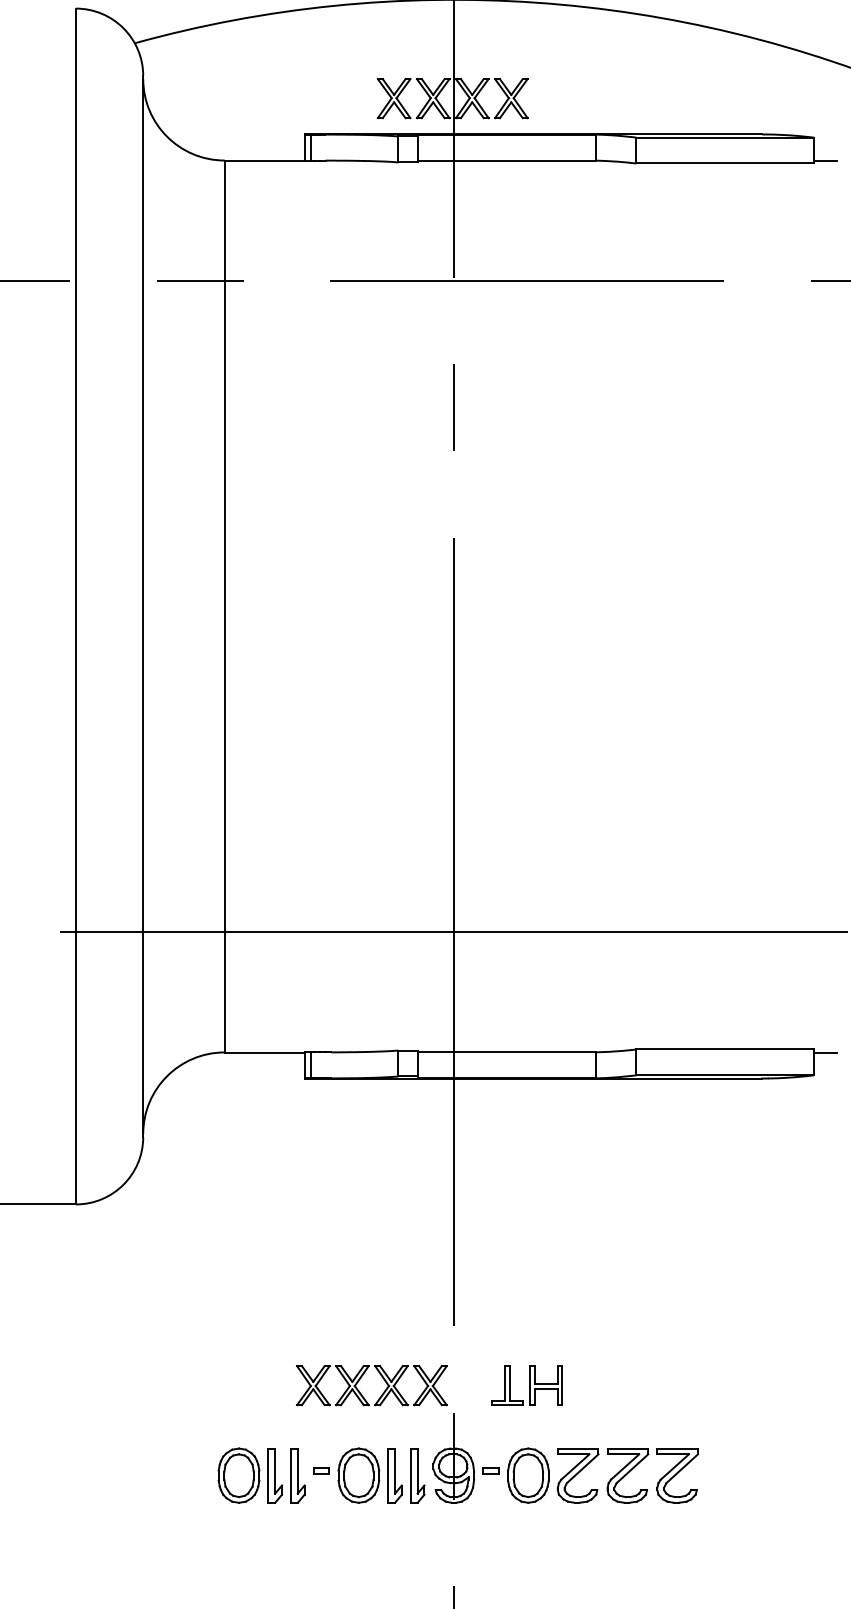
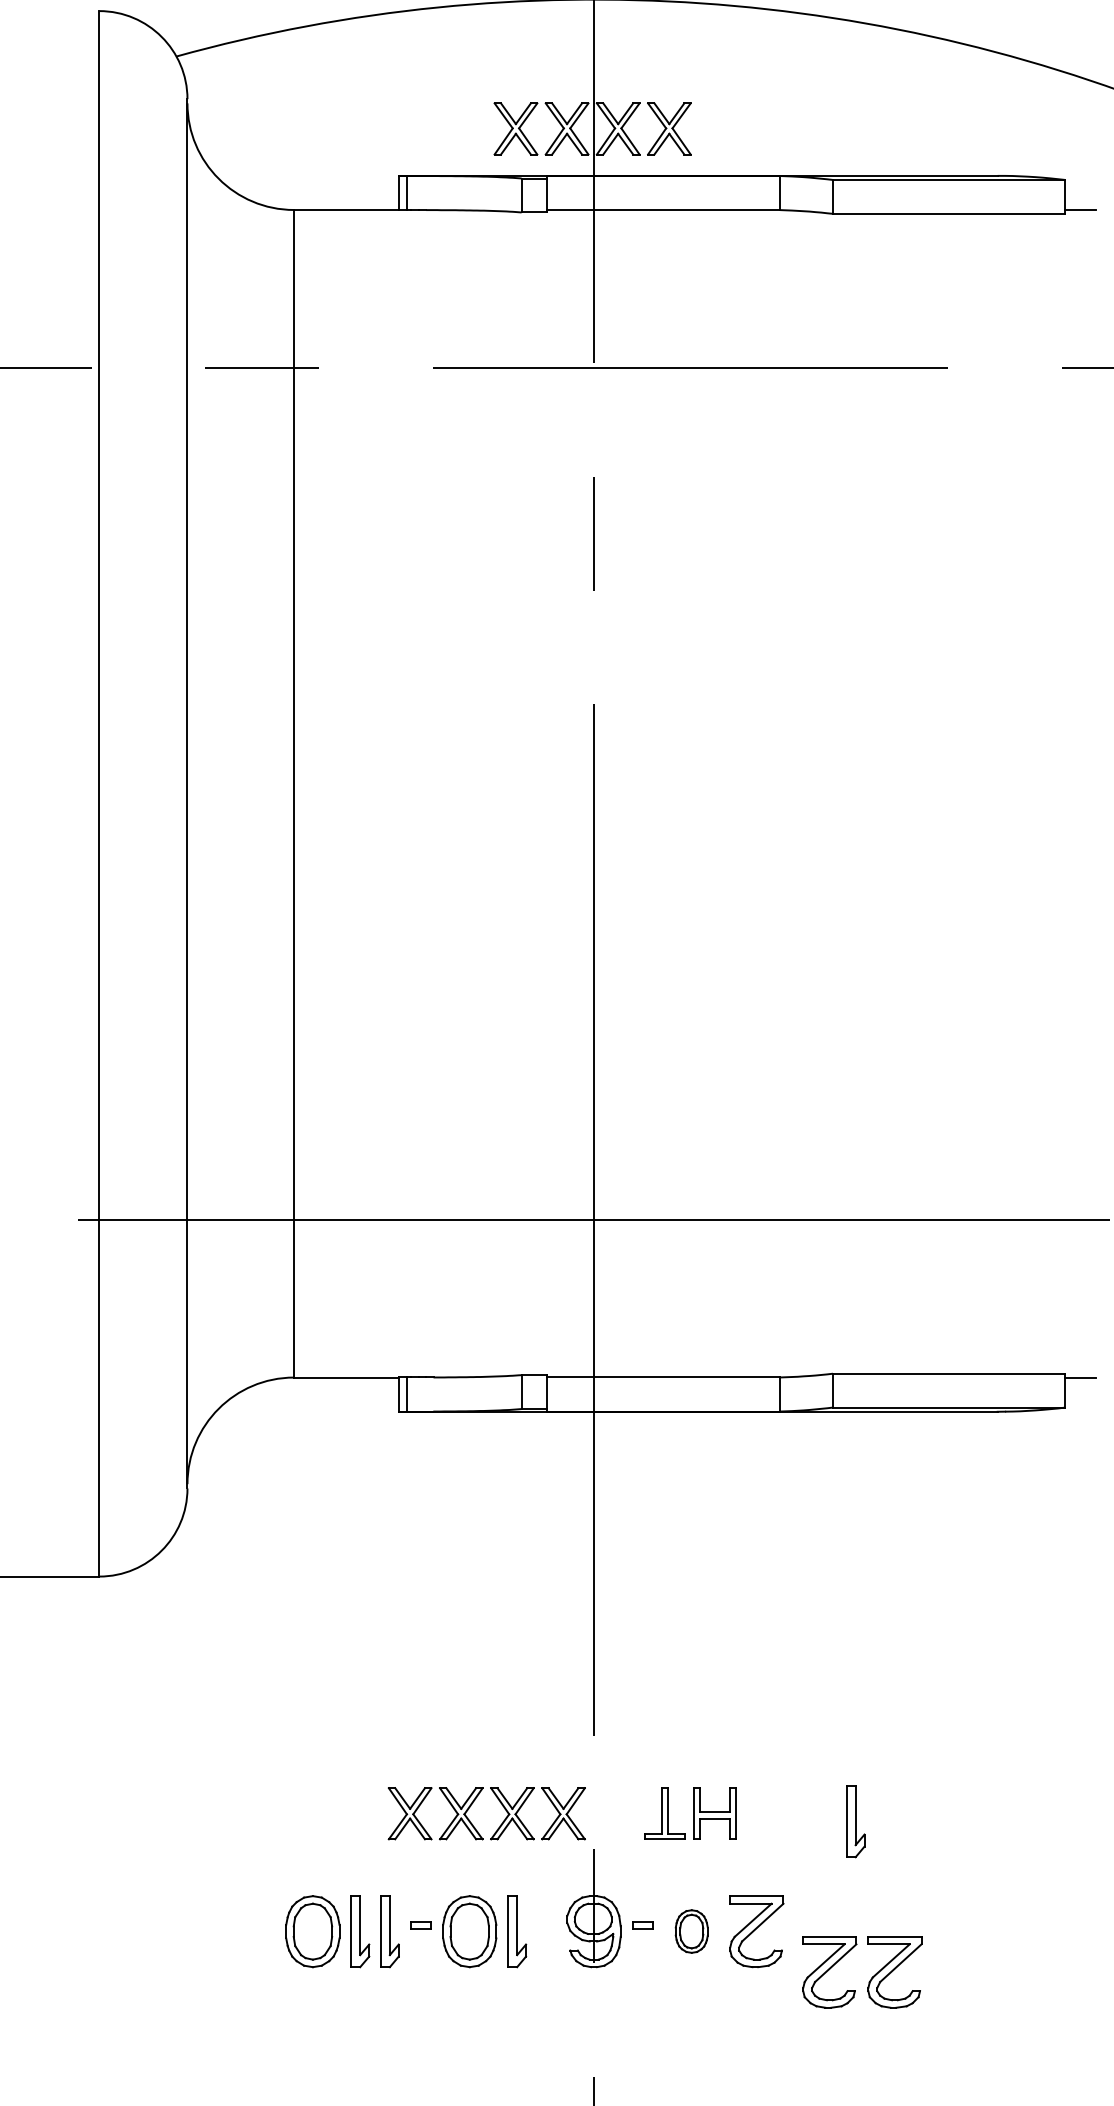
part: (417, 1475) -> (855, 1821), moved
part: (528, 1475) -> (691, 1931), size x0.6
part: (659, 1479) -> (871, 1977), moved

